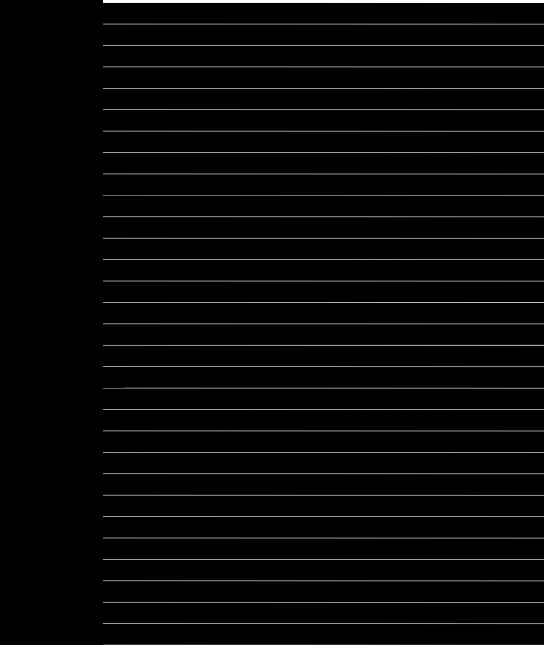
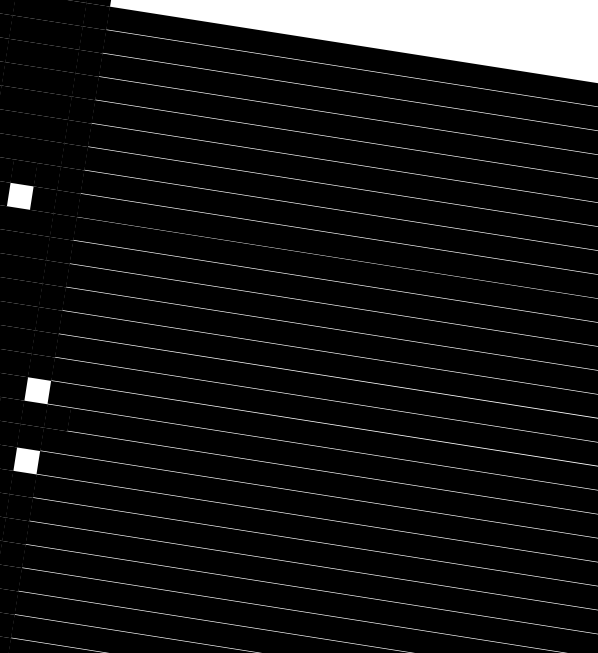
fill: (48, 184) -> (19, 195), removed
fill: (91, 355) -> (37, 389), removed
fill: (91, 420) -> (26, 460), removed

